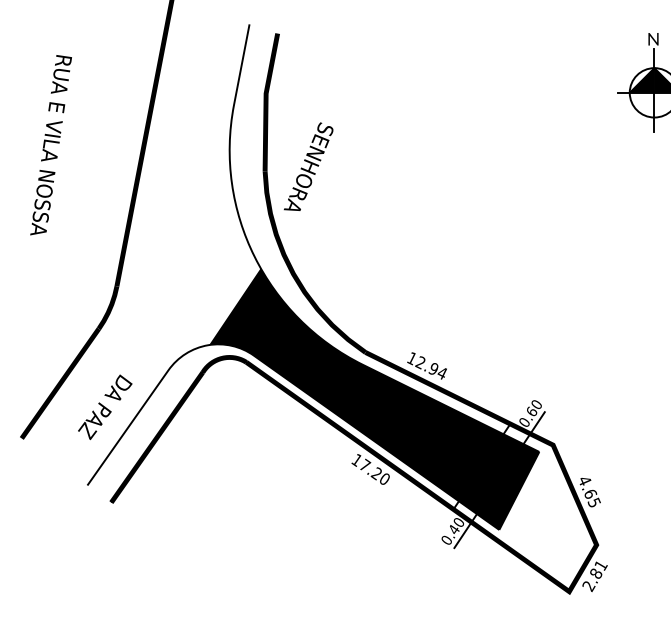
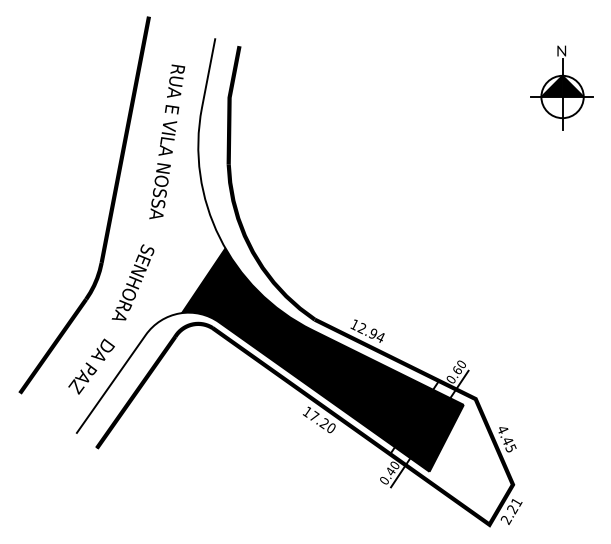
text: (51, 144) -> (167, 141), moved
text: (308, 166) -> (132, 282), moved
text: (590, 494) -> (507, 441), 4.65 -> 4.45
text: (596, 573) -> (512, 509), 2.81 -> 2.21

